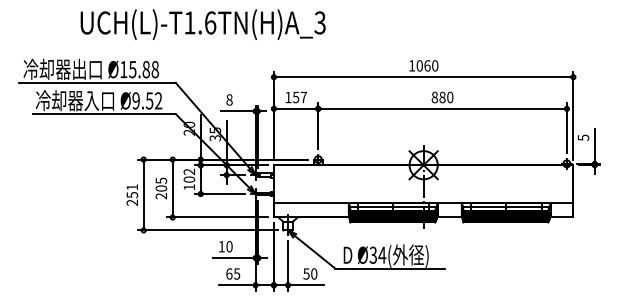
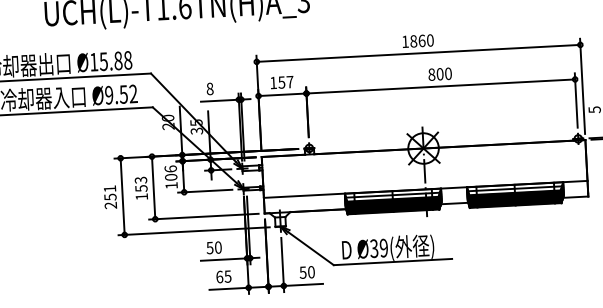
text: (419, 65) -> (413, 40), 1060 -> 1860
text: (442, 97) -> (440, 74), 880 -> 800
text: (189, 171) -> (170, 168), 102 -> 106
text: (161, 188) -> (141, 188), 205 -> 153
text: (221, 246) -> (209, 247), 10 -> 50
text: (382, 254) -> (384, 247), Ø34( -> Ø39(

